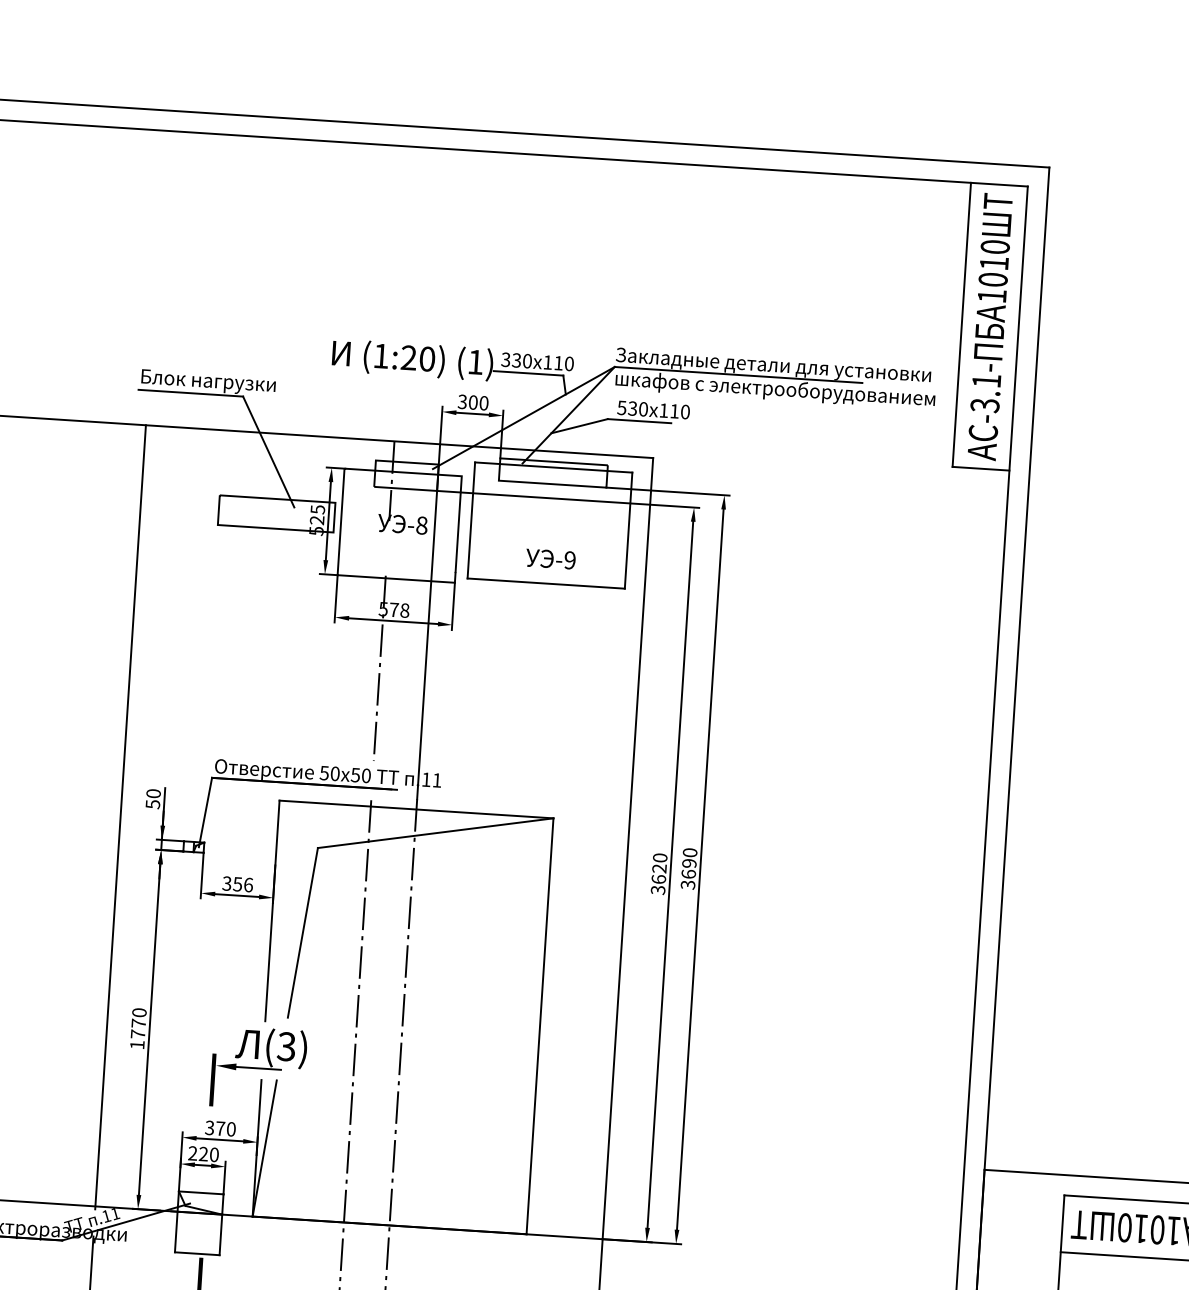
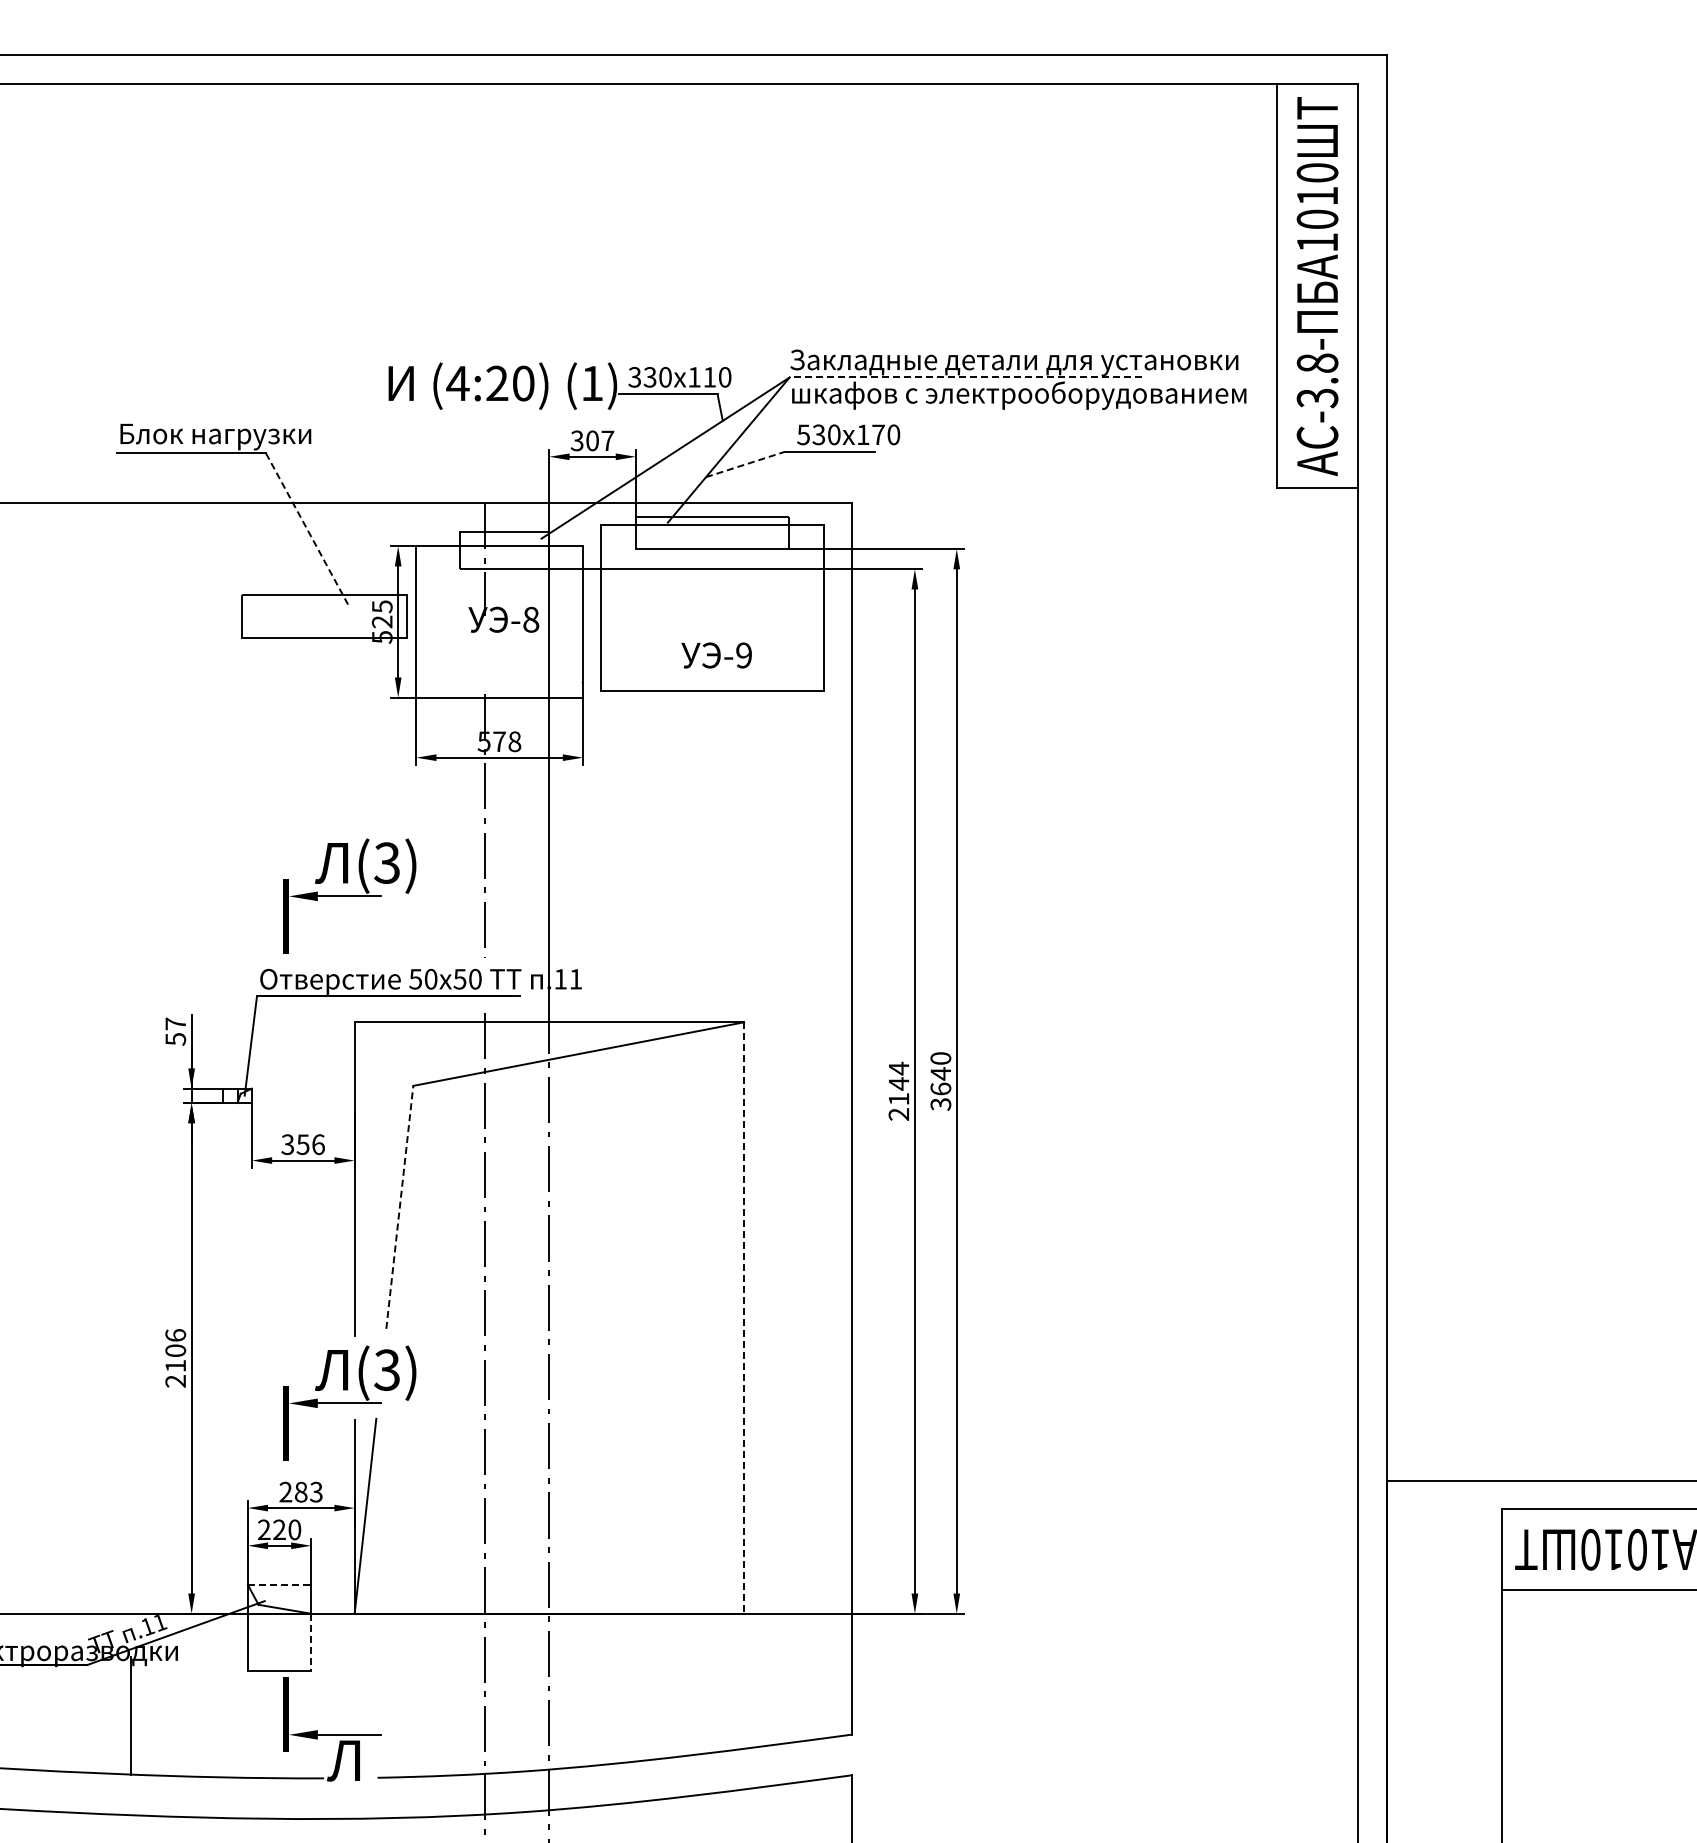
text: (380, 356) -> (457, 383), (1:20) -> (4:20)
line: (738, 374) -> (965, 377), solid -> dashed
text: (986, 380) -> (1317, 362), -3.1- -> -3.8-
text: (483, 403) -> (607, 440), 300 -> 307
text: (674, 411) -> (878, 434), 110 -> 170
line: (579, 426) -> (745, 464), solid -> dashed
line: (268, 451) -> (307, 529), solid -> dashed
part: (281, 711) -> (349, 895), added
text: (153, 793) -> (175, 1023), 50 -> 57
line: (120, 816) -> (131, 1059), removed
text: (689, 863) -> (940, 1073), 3690 -> 3640
text: (658, 874) -> (898, 1091), 3620 -> 2144
line: (302, 932) -> (399, 1206), solid -> dashed
line: (540, 1026) -> (744, 1318), solid -> dashed
text: (138, 1028) -> (175, 1358), 1770 -> 2106
text: (220, 1128) -> (300, 1491), 370 -> 283
line: (201, 1192) -> (279, 1584), solid -> dashed
line: (221, 1234) -> (311, 1642), solid -> dashed

